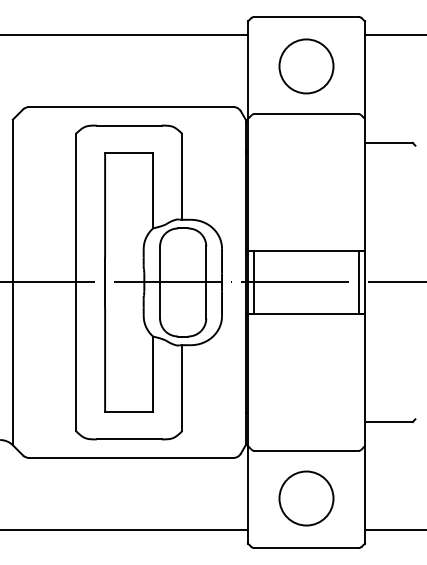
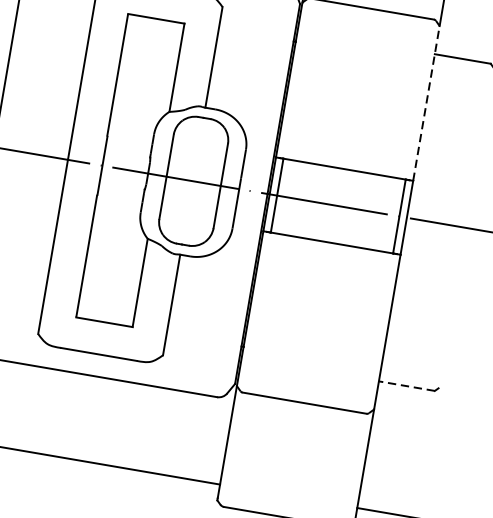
line: (365, 184) -> (427, 103), solid -> dashed
line: (388, 422) -> (406, 386), solid -> dashed
circle: (306, 498) -> (294, 459), removed

